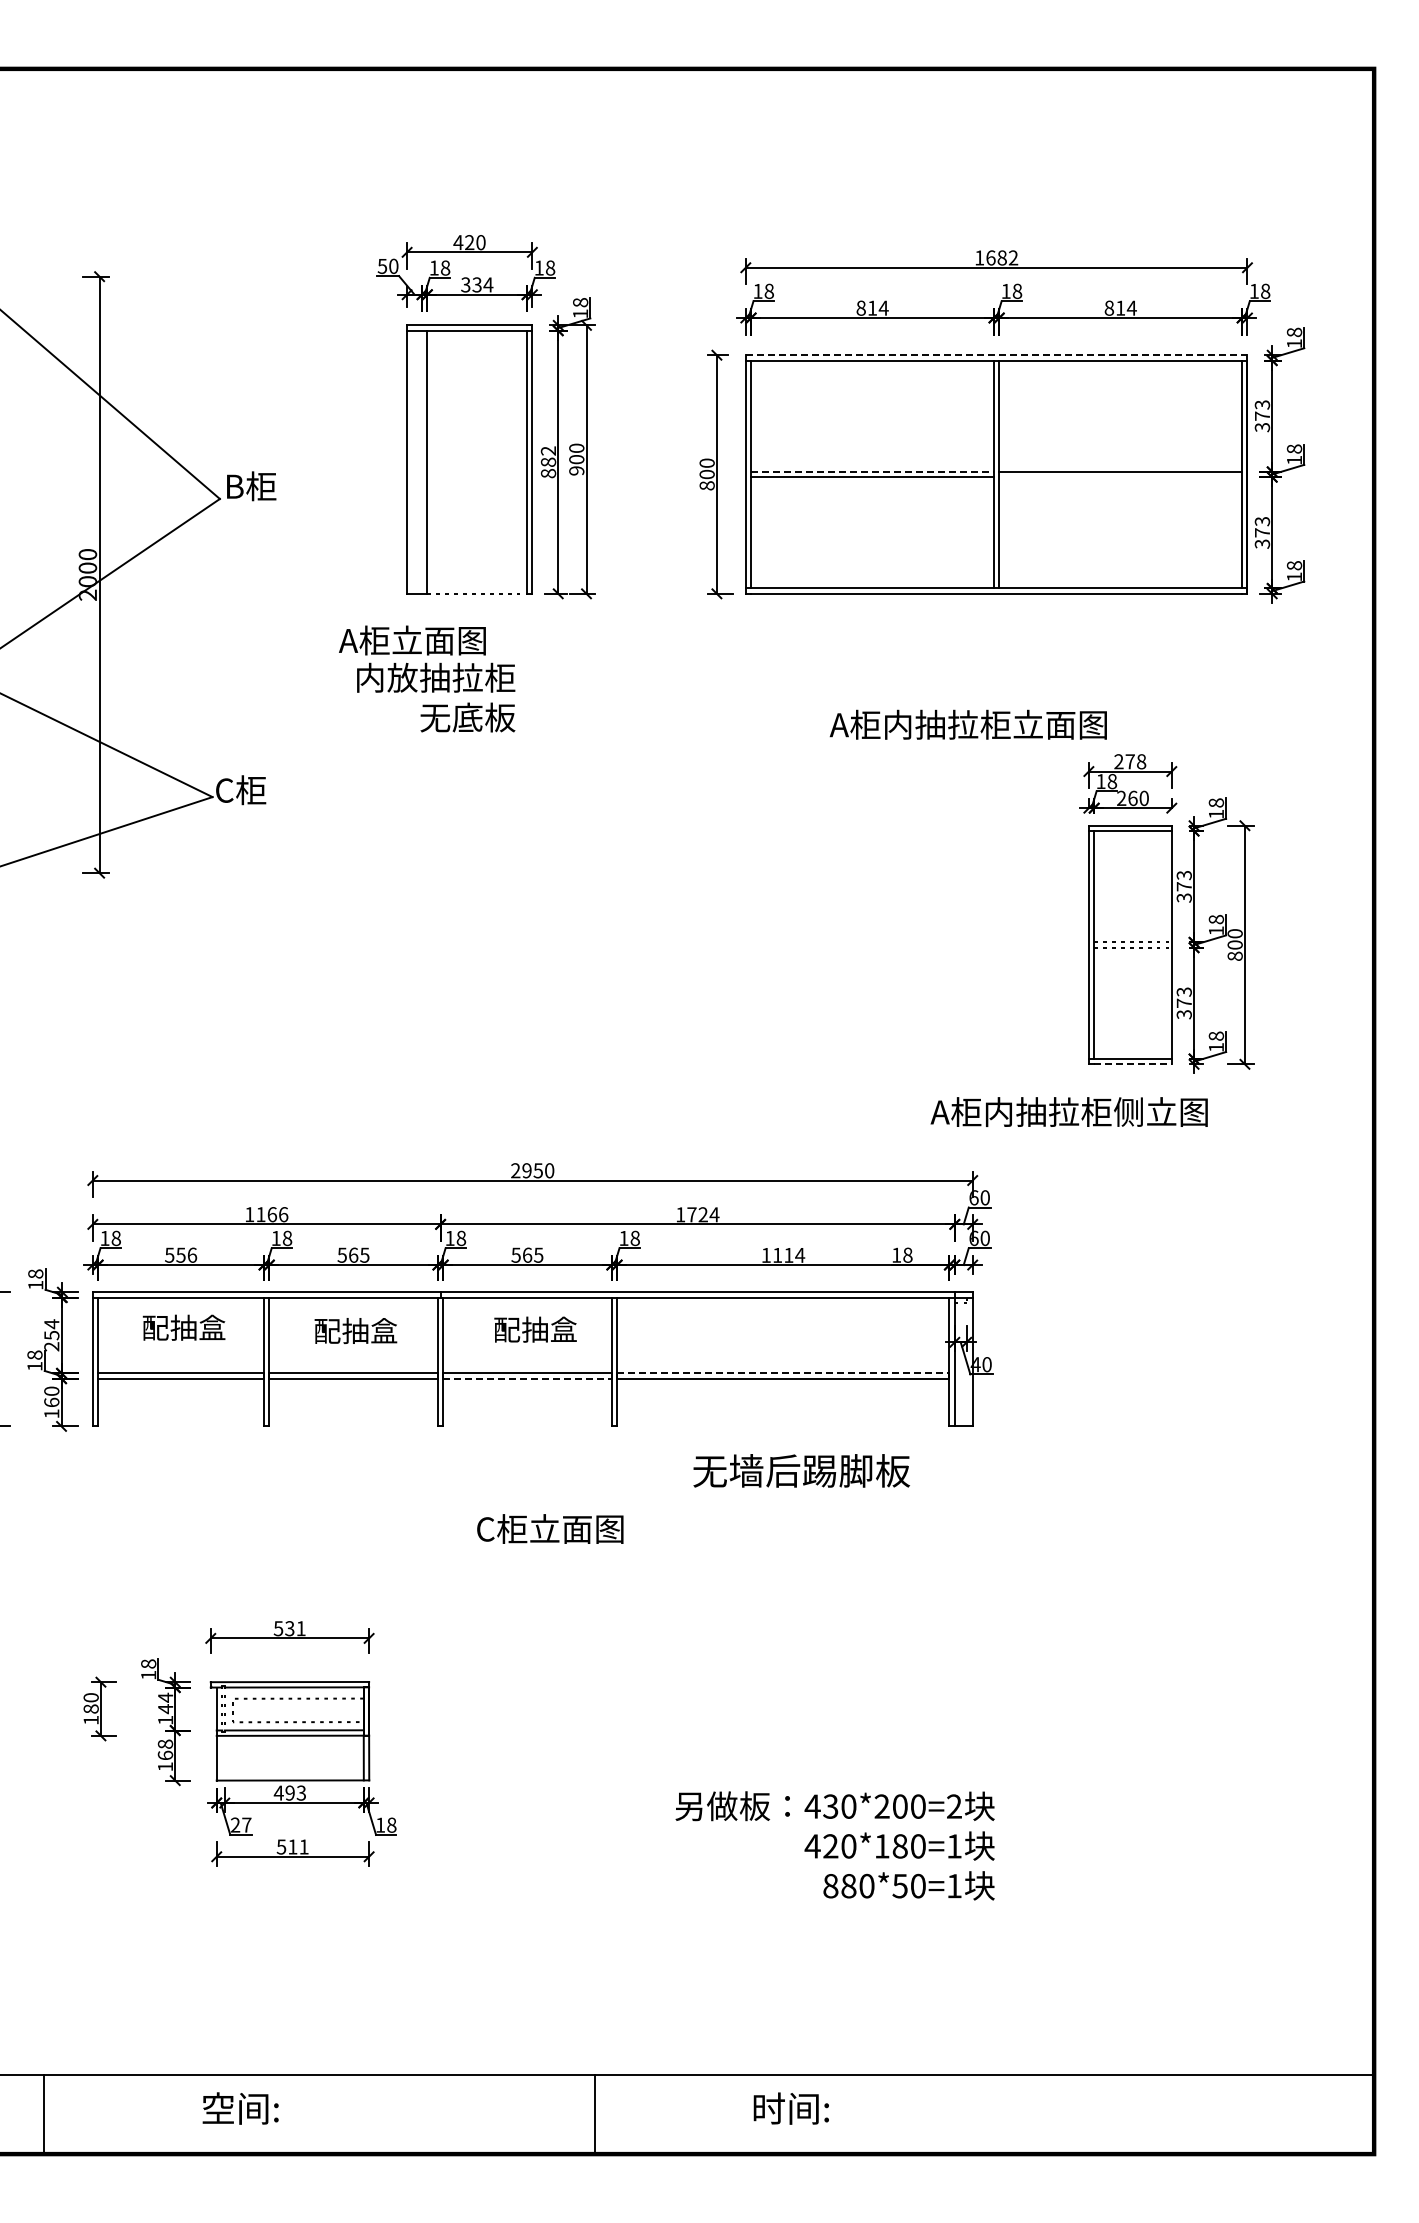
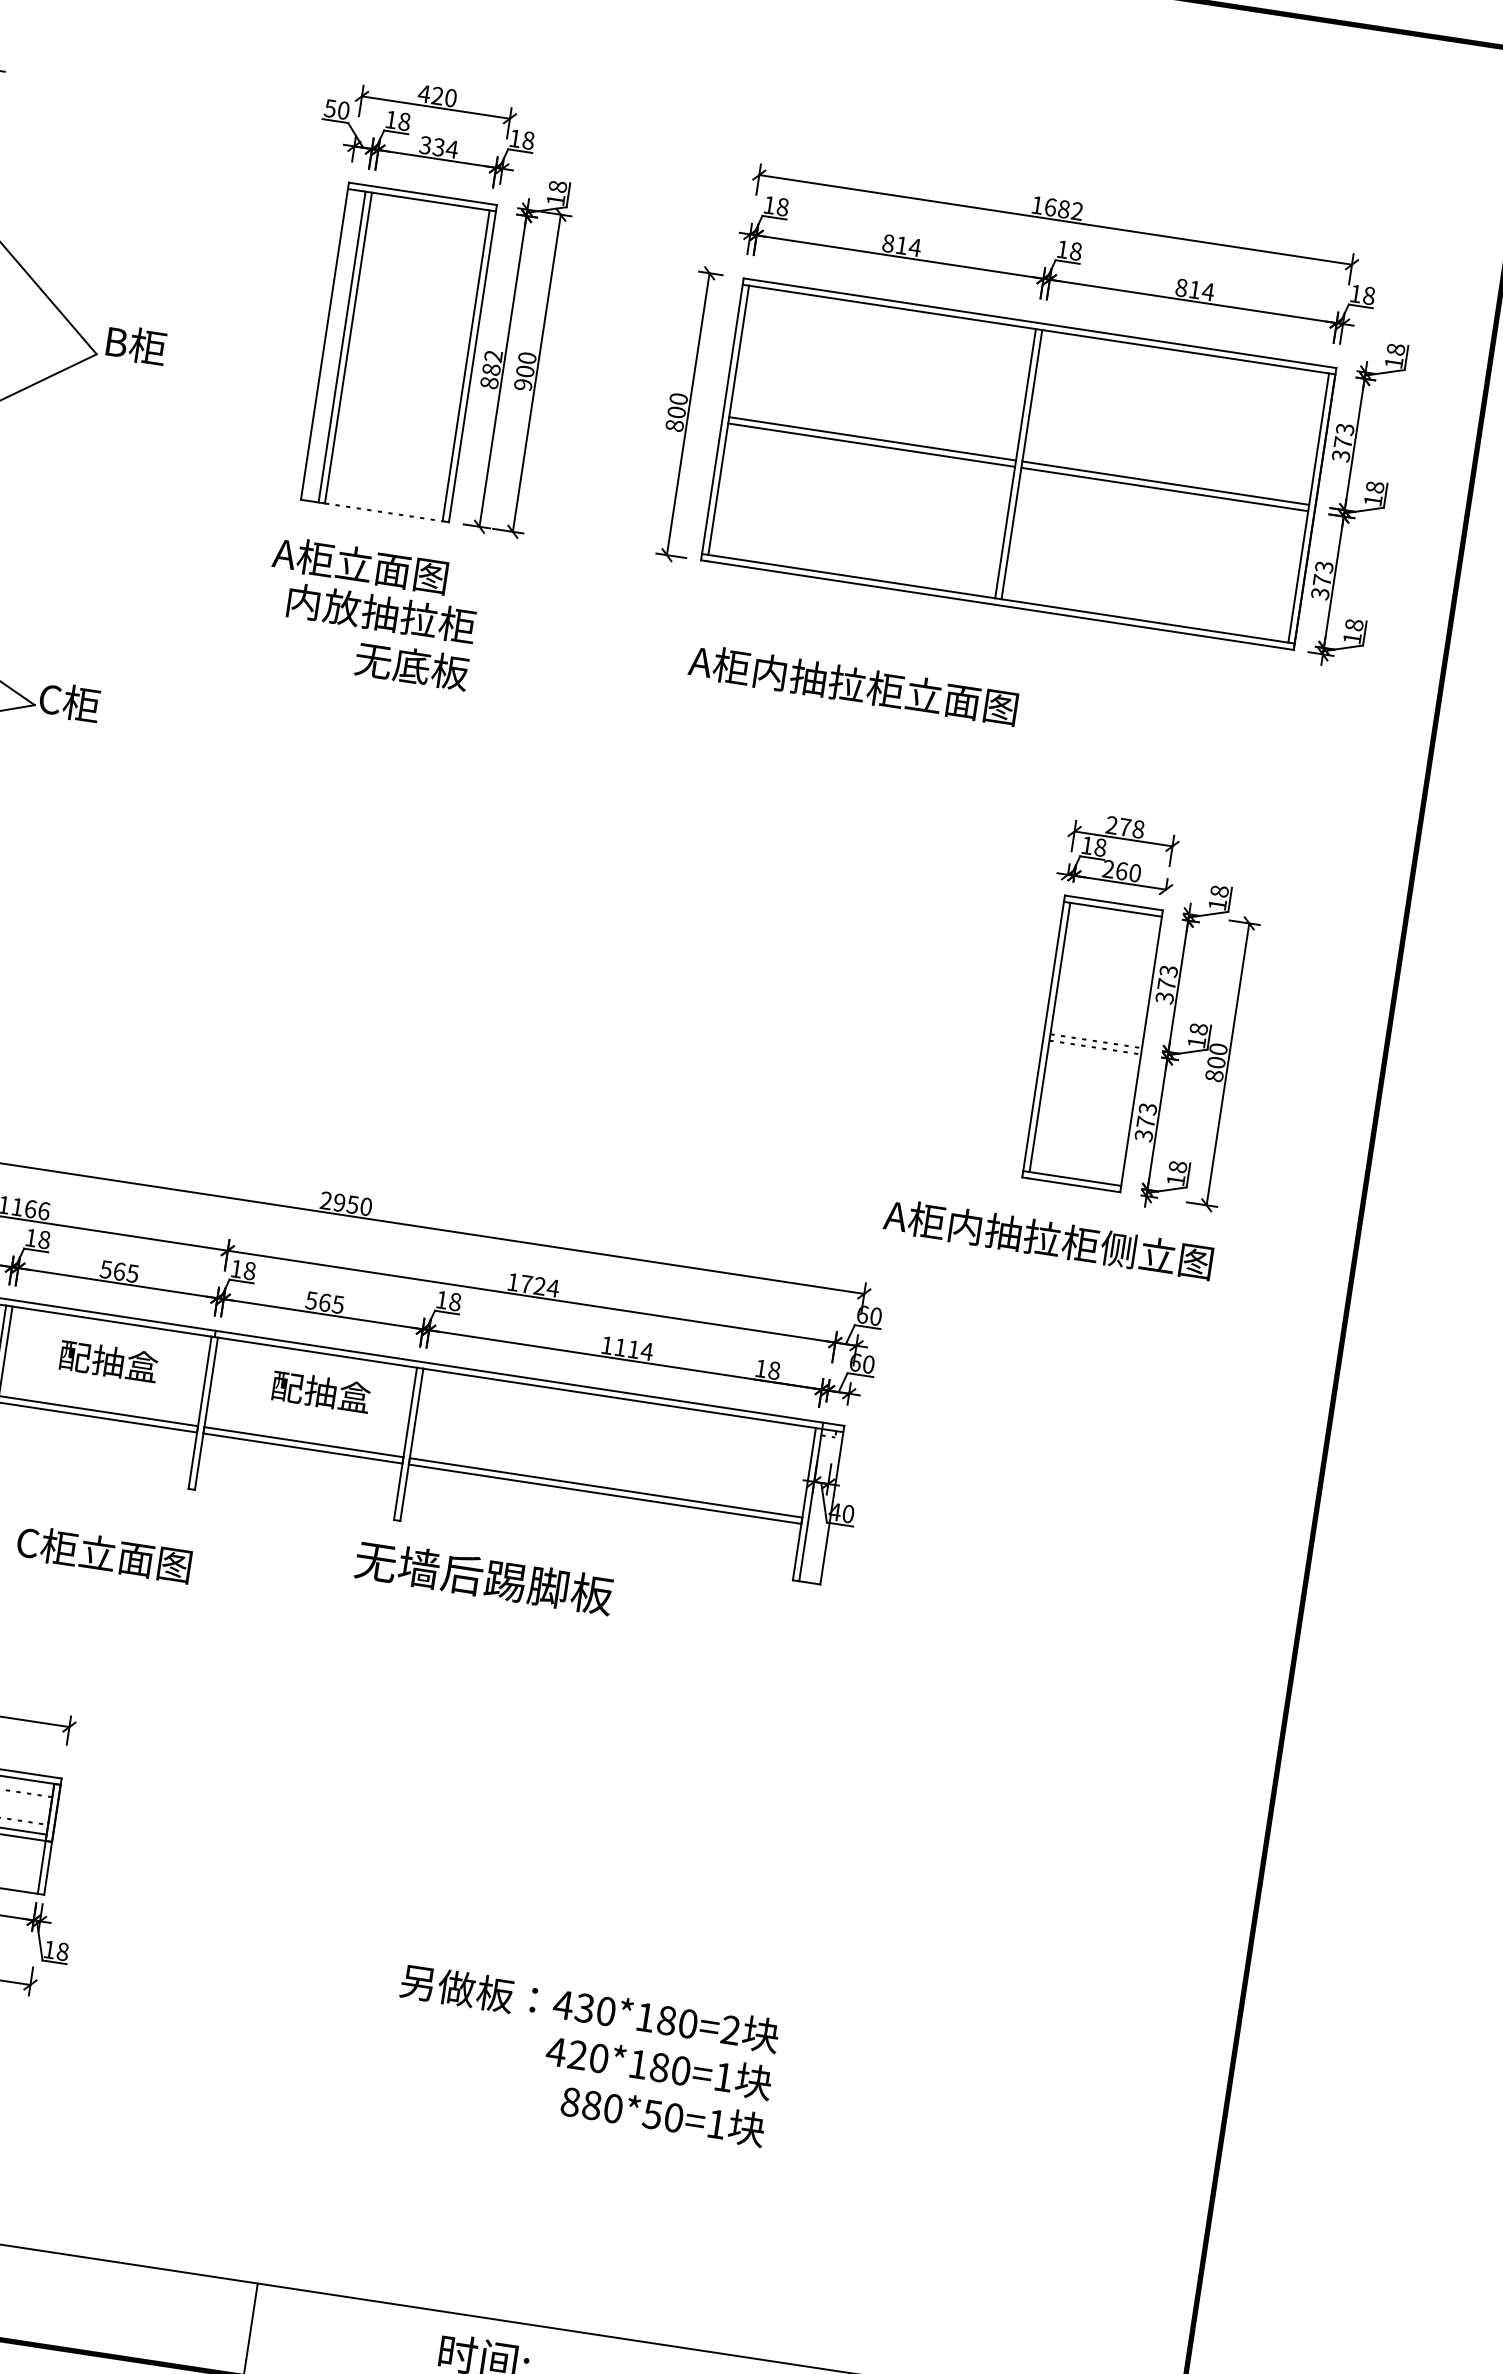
line: (996, 355) -> (1039, 323), dashed -> solid
line: (422, 461) -> (342, 346), added
line: (873, 471) -> (873, 438), dashed -> solid
line: (1120, 477) -> (1164, 489), added
text: (427, 678) -> (371, 612), moved
text: (967, 724) -> (852, 684), moved
line: (1133, 1064) -> (1074, 1185), dashed -> solid
text: (1068, 1111) -> (1047, 1238), moved
line: (783, 1373) -> (606, 1488), dashed -> solid
line: (528, 1378) -> (304, 1448), dashed -> solid
text: (801, 1470) -> (484, 1577), moved
text: (550, 1528) -> (104, 1553), moved
text: (890, 1806) -> (655, 2018), 430*200=2 -> 430*180=2

